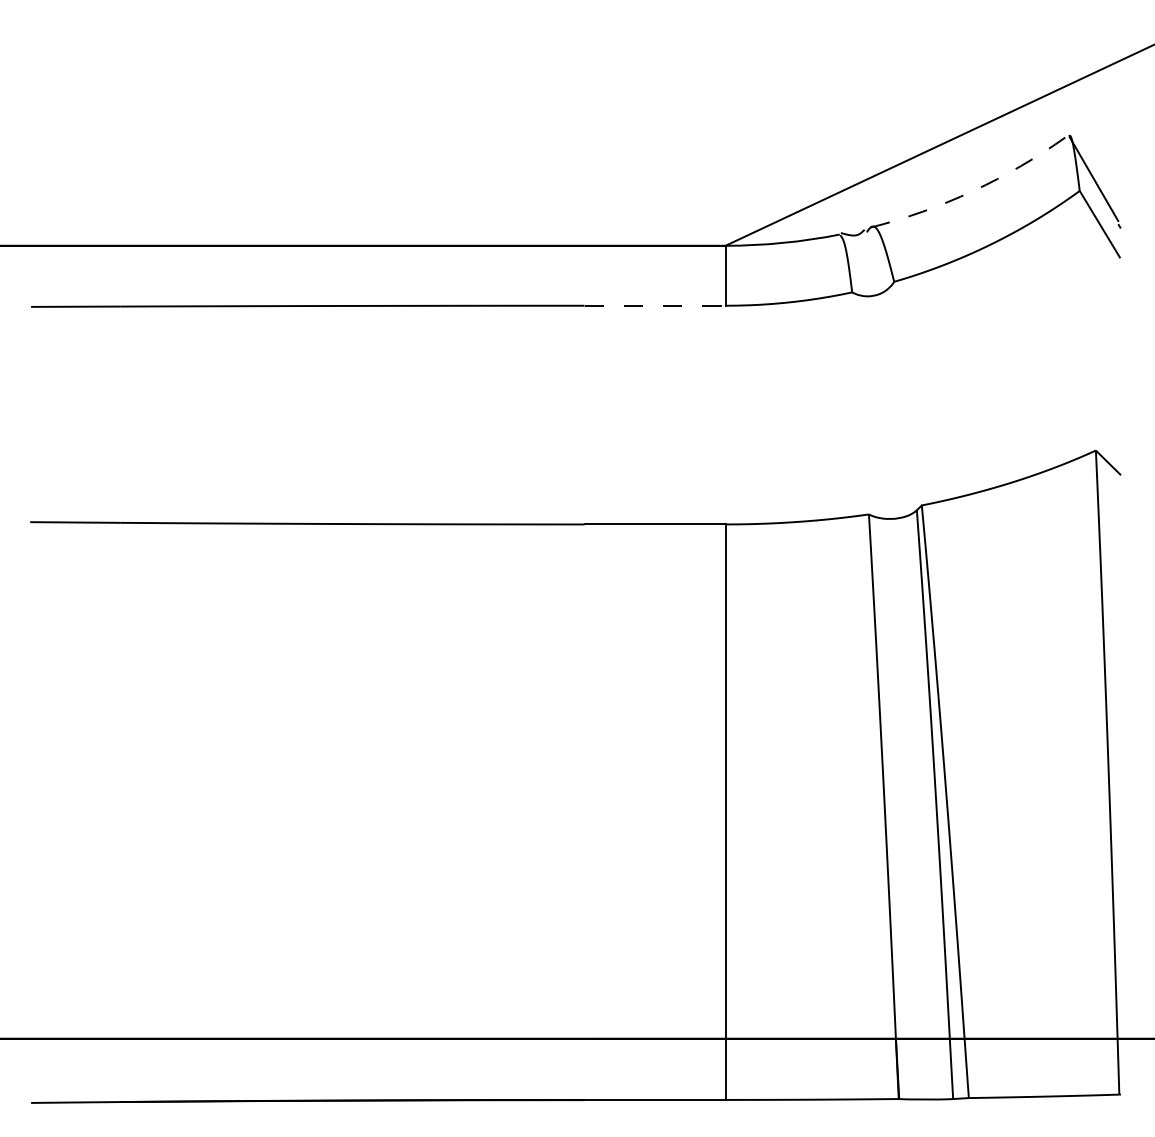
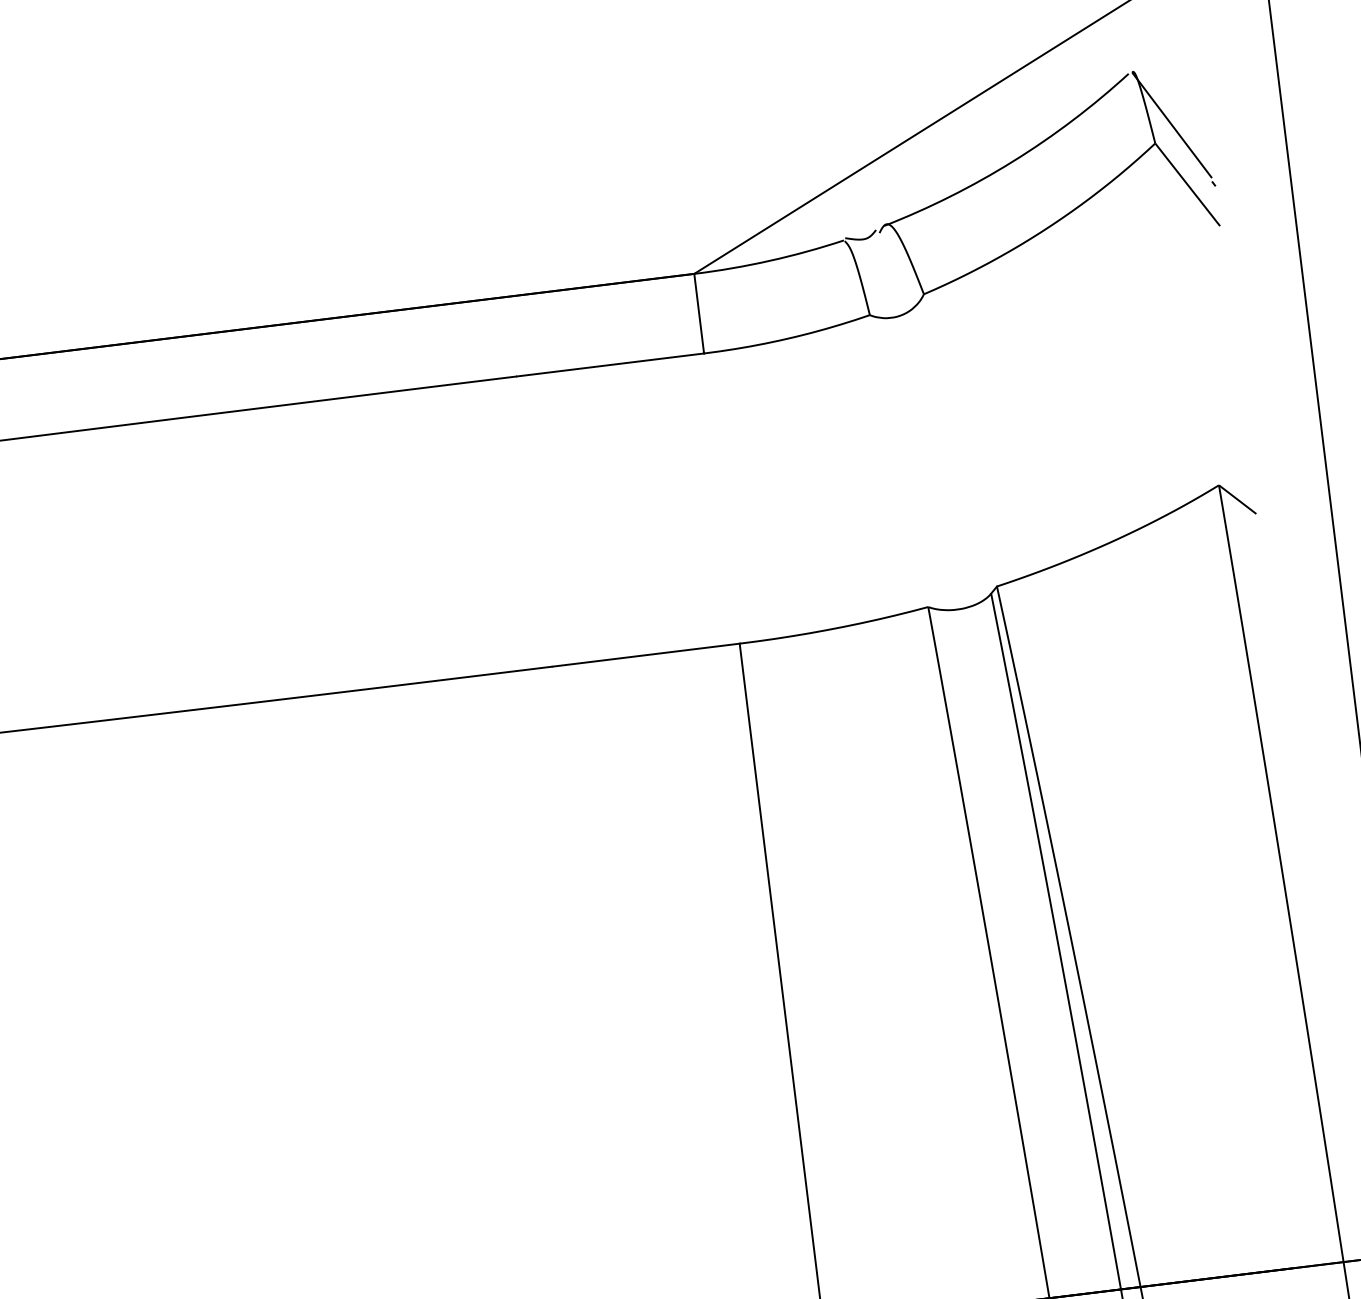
arc: (972, 191) -> (1013, 161), dashed -> solid
line: (655, 305) -> (611, 364), dashed -> solid

